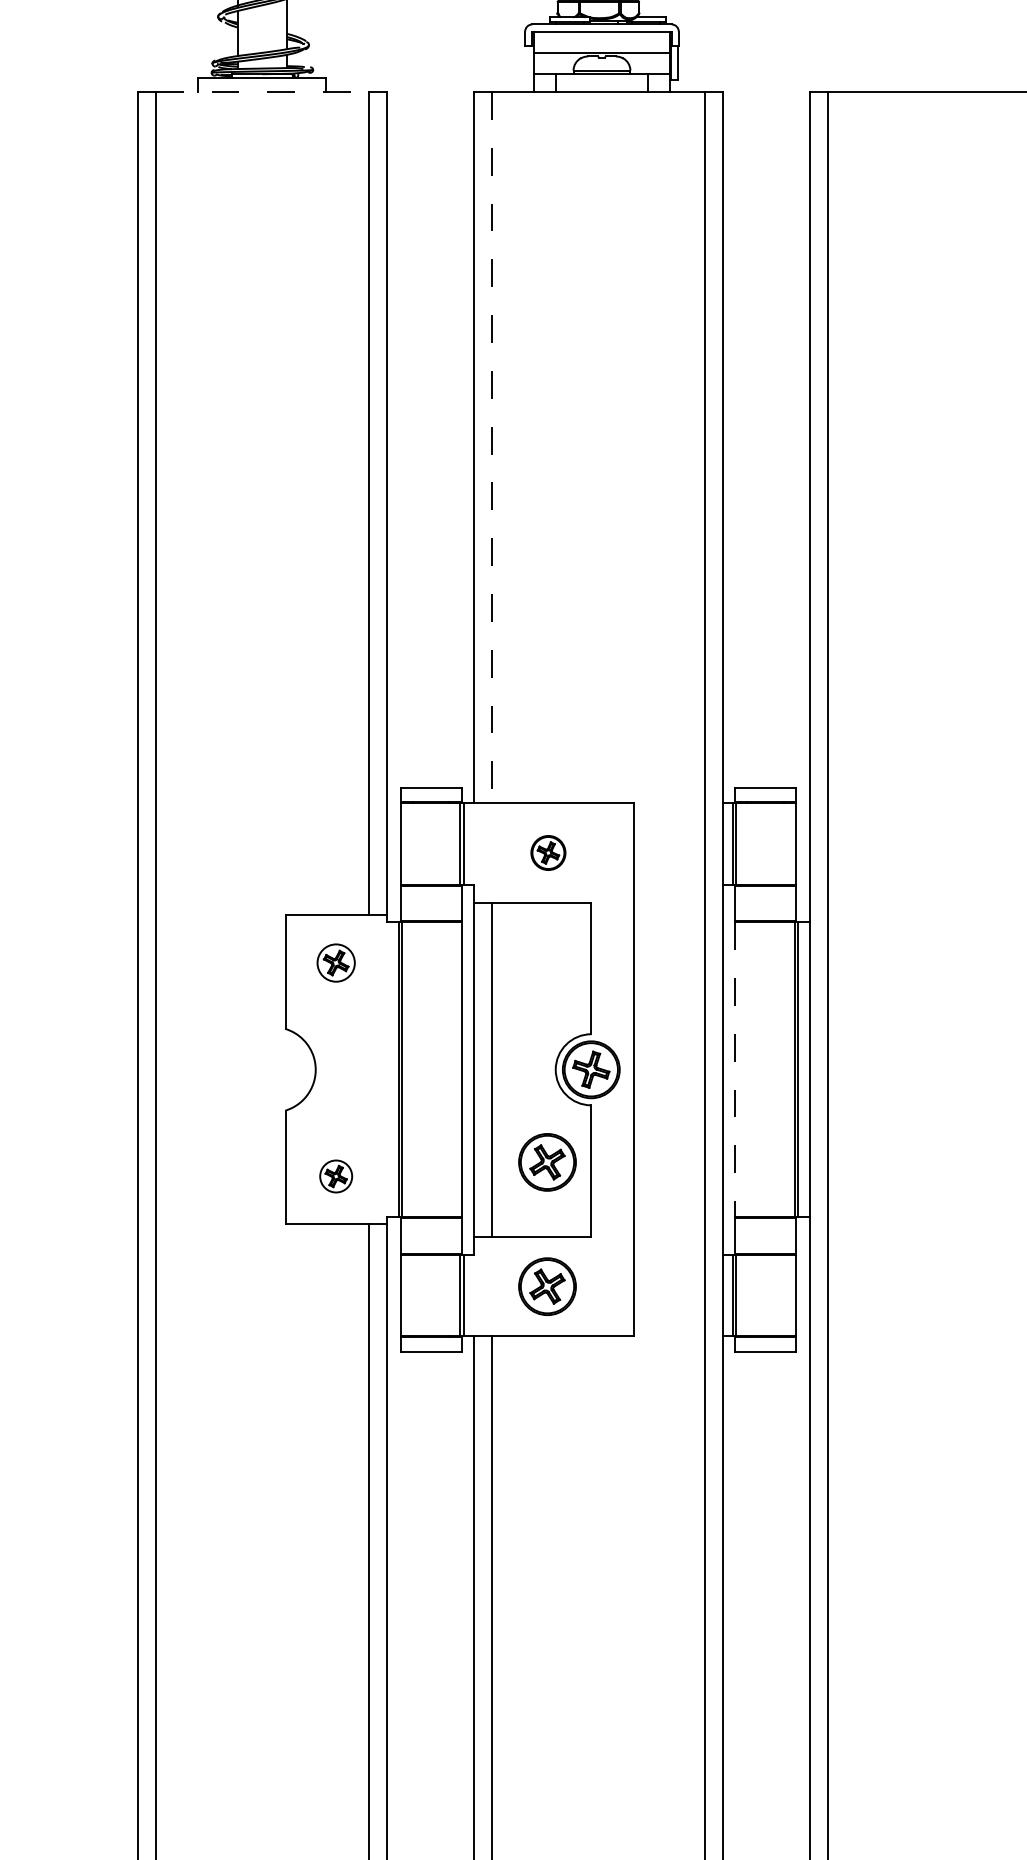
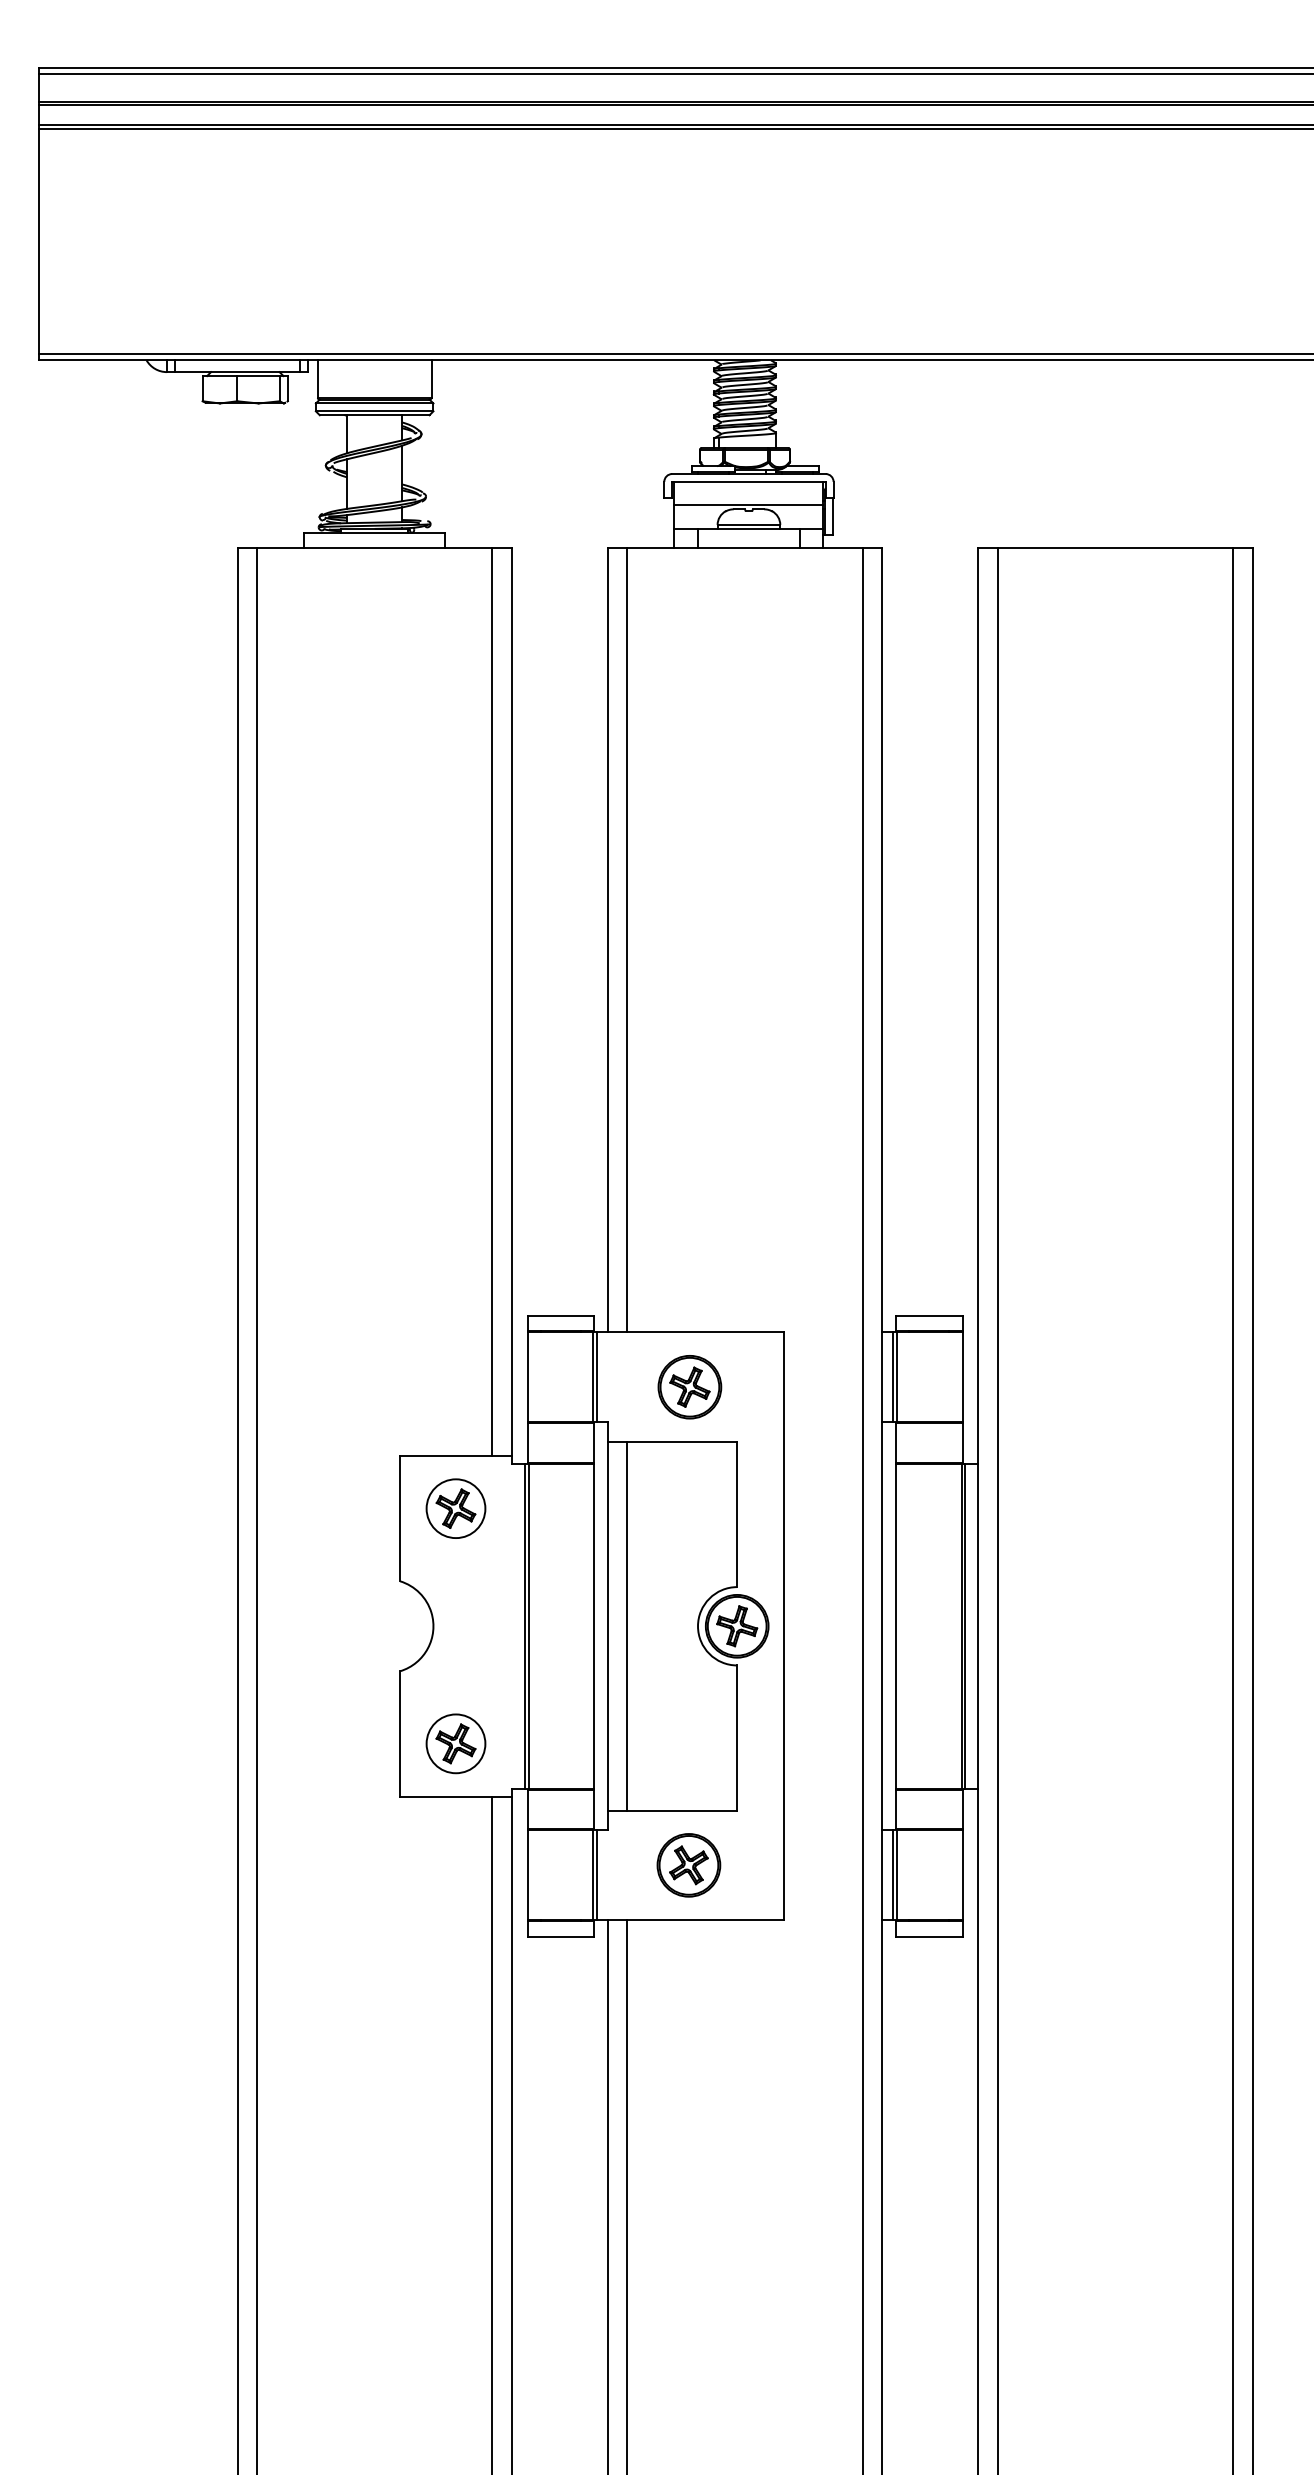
line: (262, 92) -> (374, 548), dashed -> solid
line: (491, 447) -> (627, 940), dashed -> solid
part: (548, 853) -> (689, 1387), size x1.67
part: (335, 962) -> (455, 1508), size x1.43
line: (734, 1069) -> (895, 1626), dashed -> solid
part: (547, 1162) -> (688, 1728), removed
part: (335, 1176) -> (455, 1743), size x1.67

